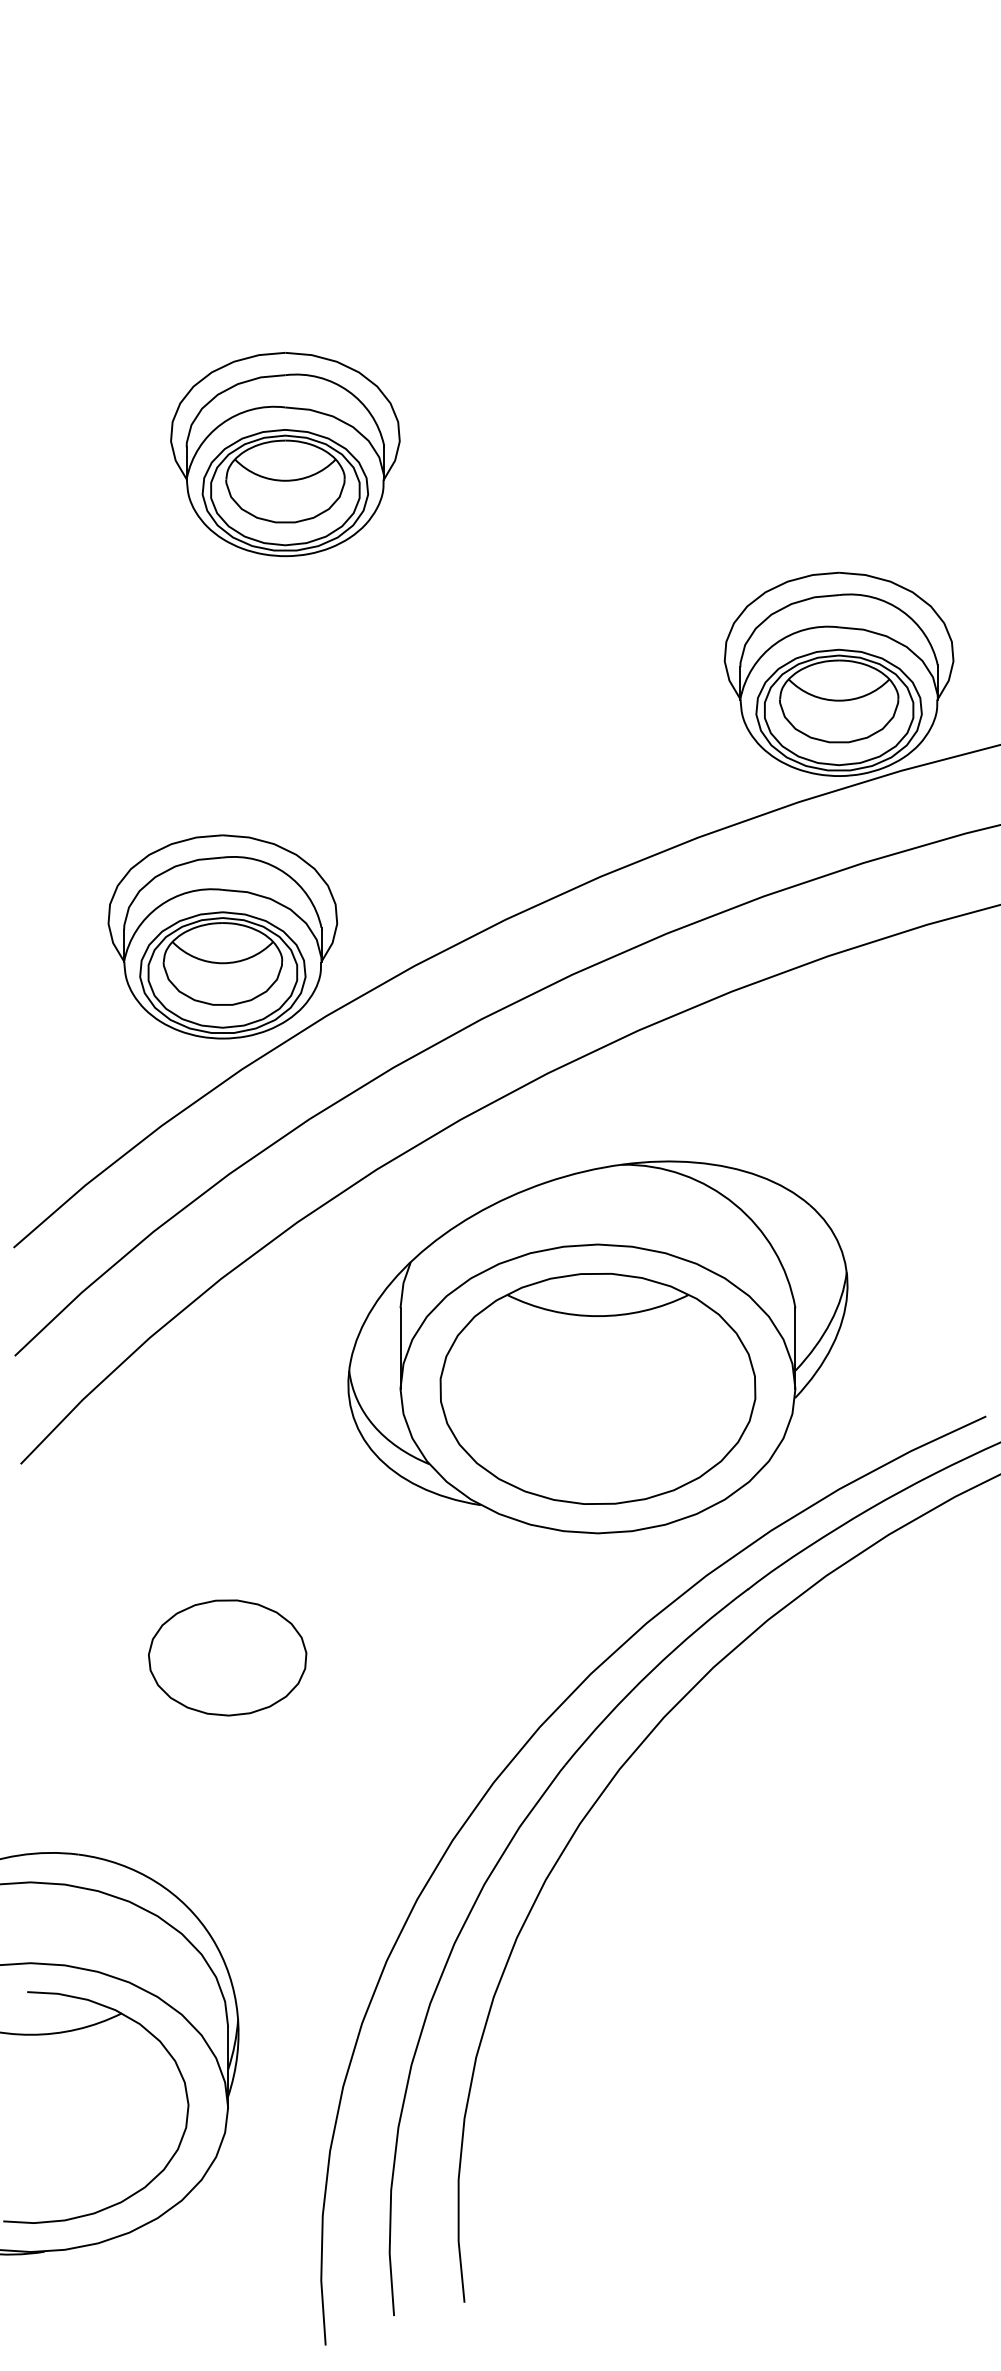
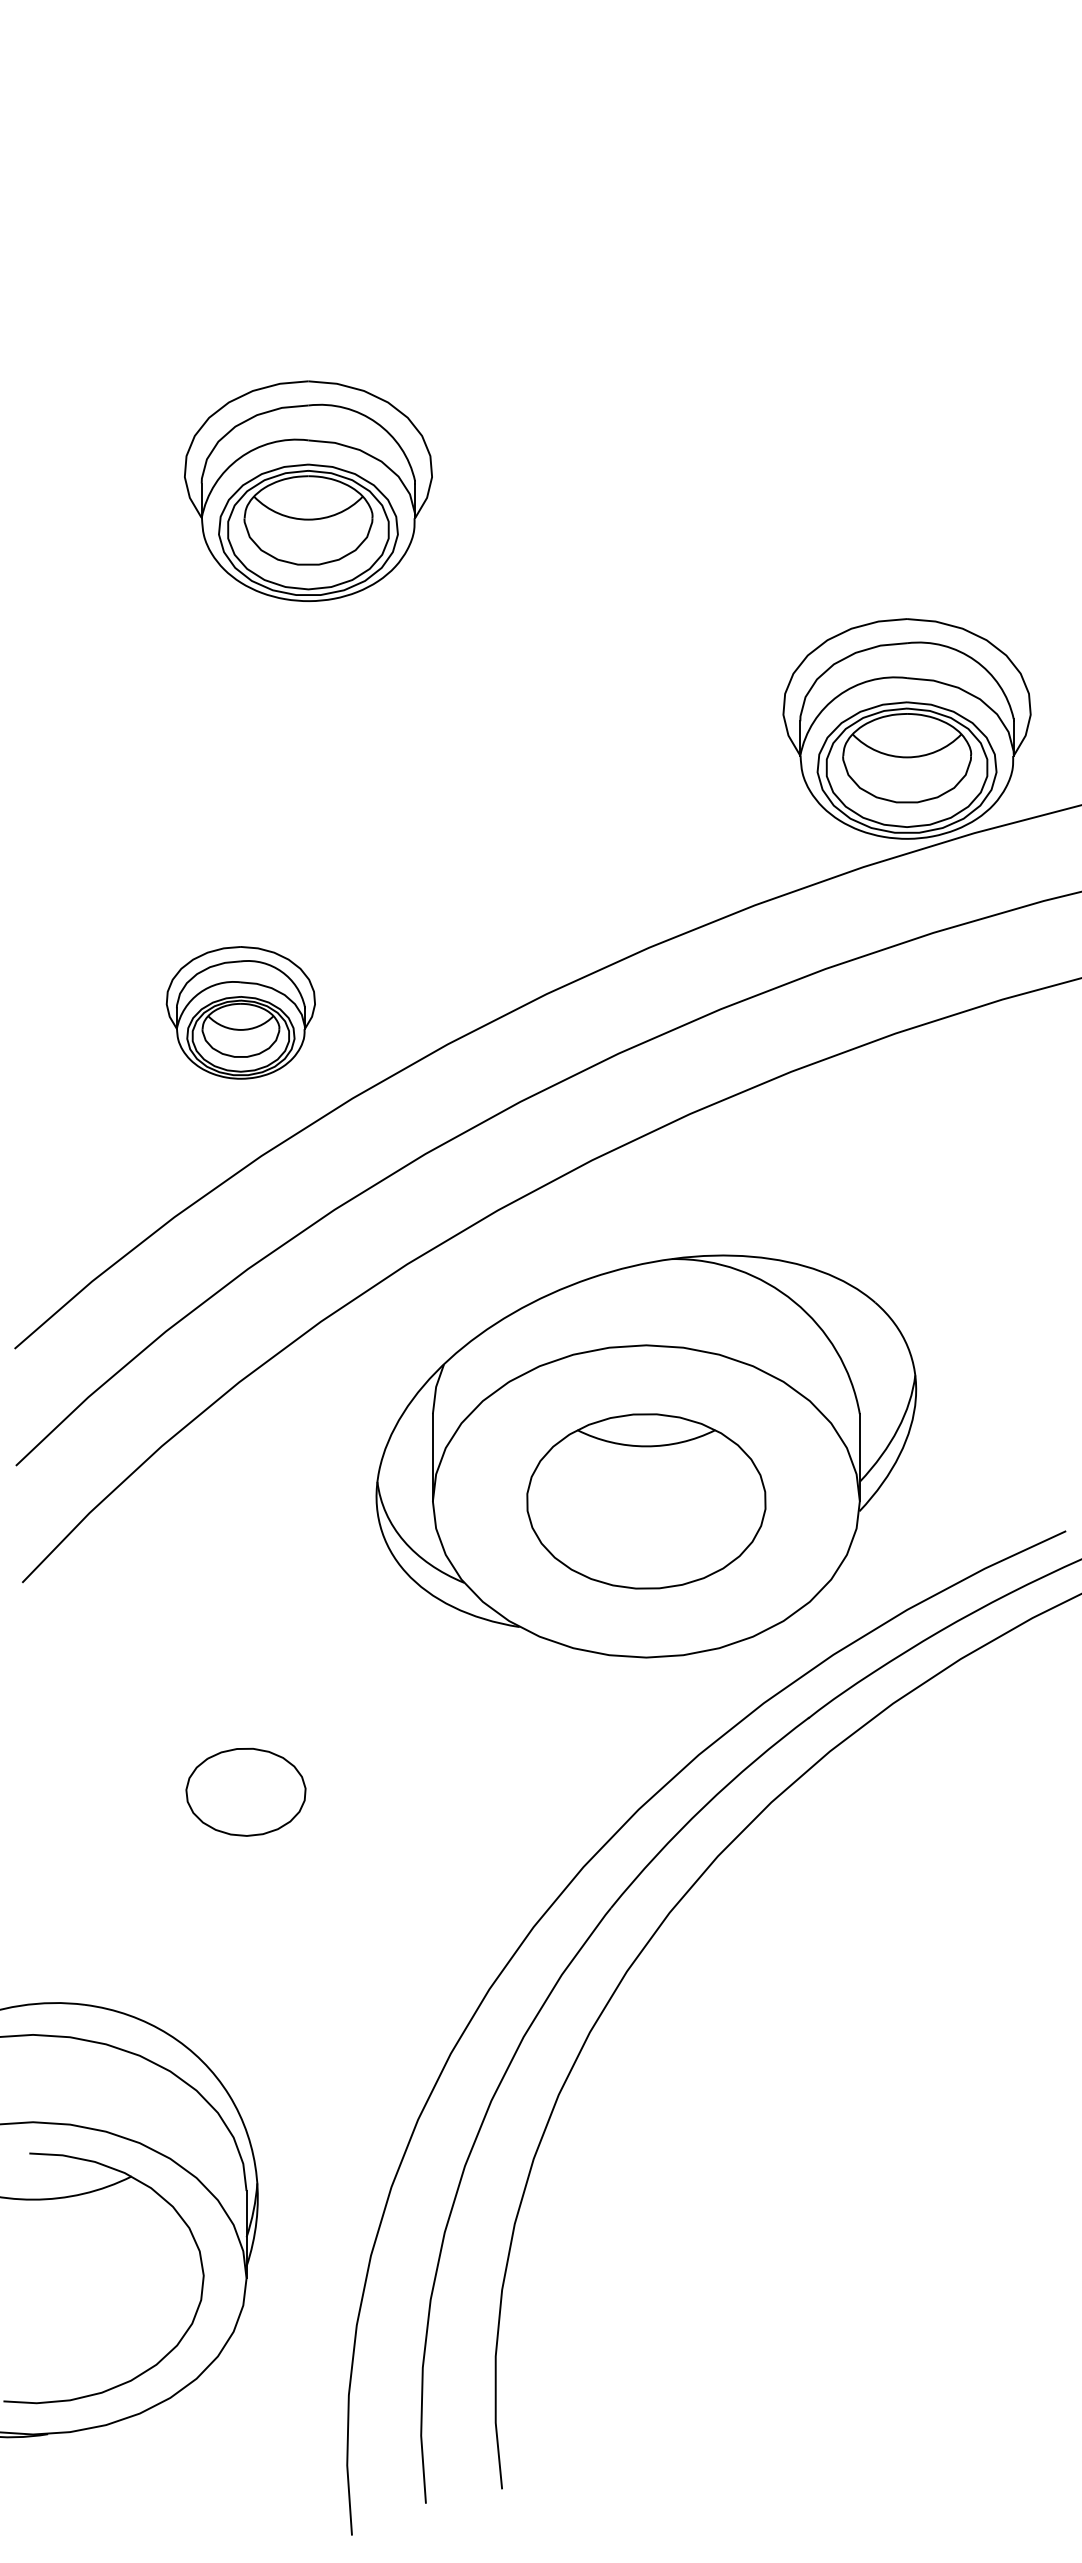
part: (222, 936) -> (240, 1012), size x0.6
part: (598, 1389) -> (646, 1501), size x0.7
part: (227, 1658) -> (245, 1792), size x0.7

